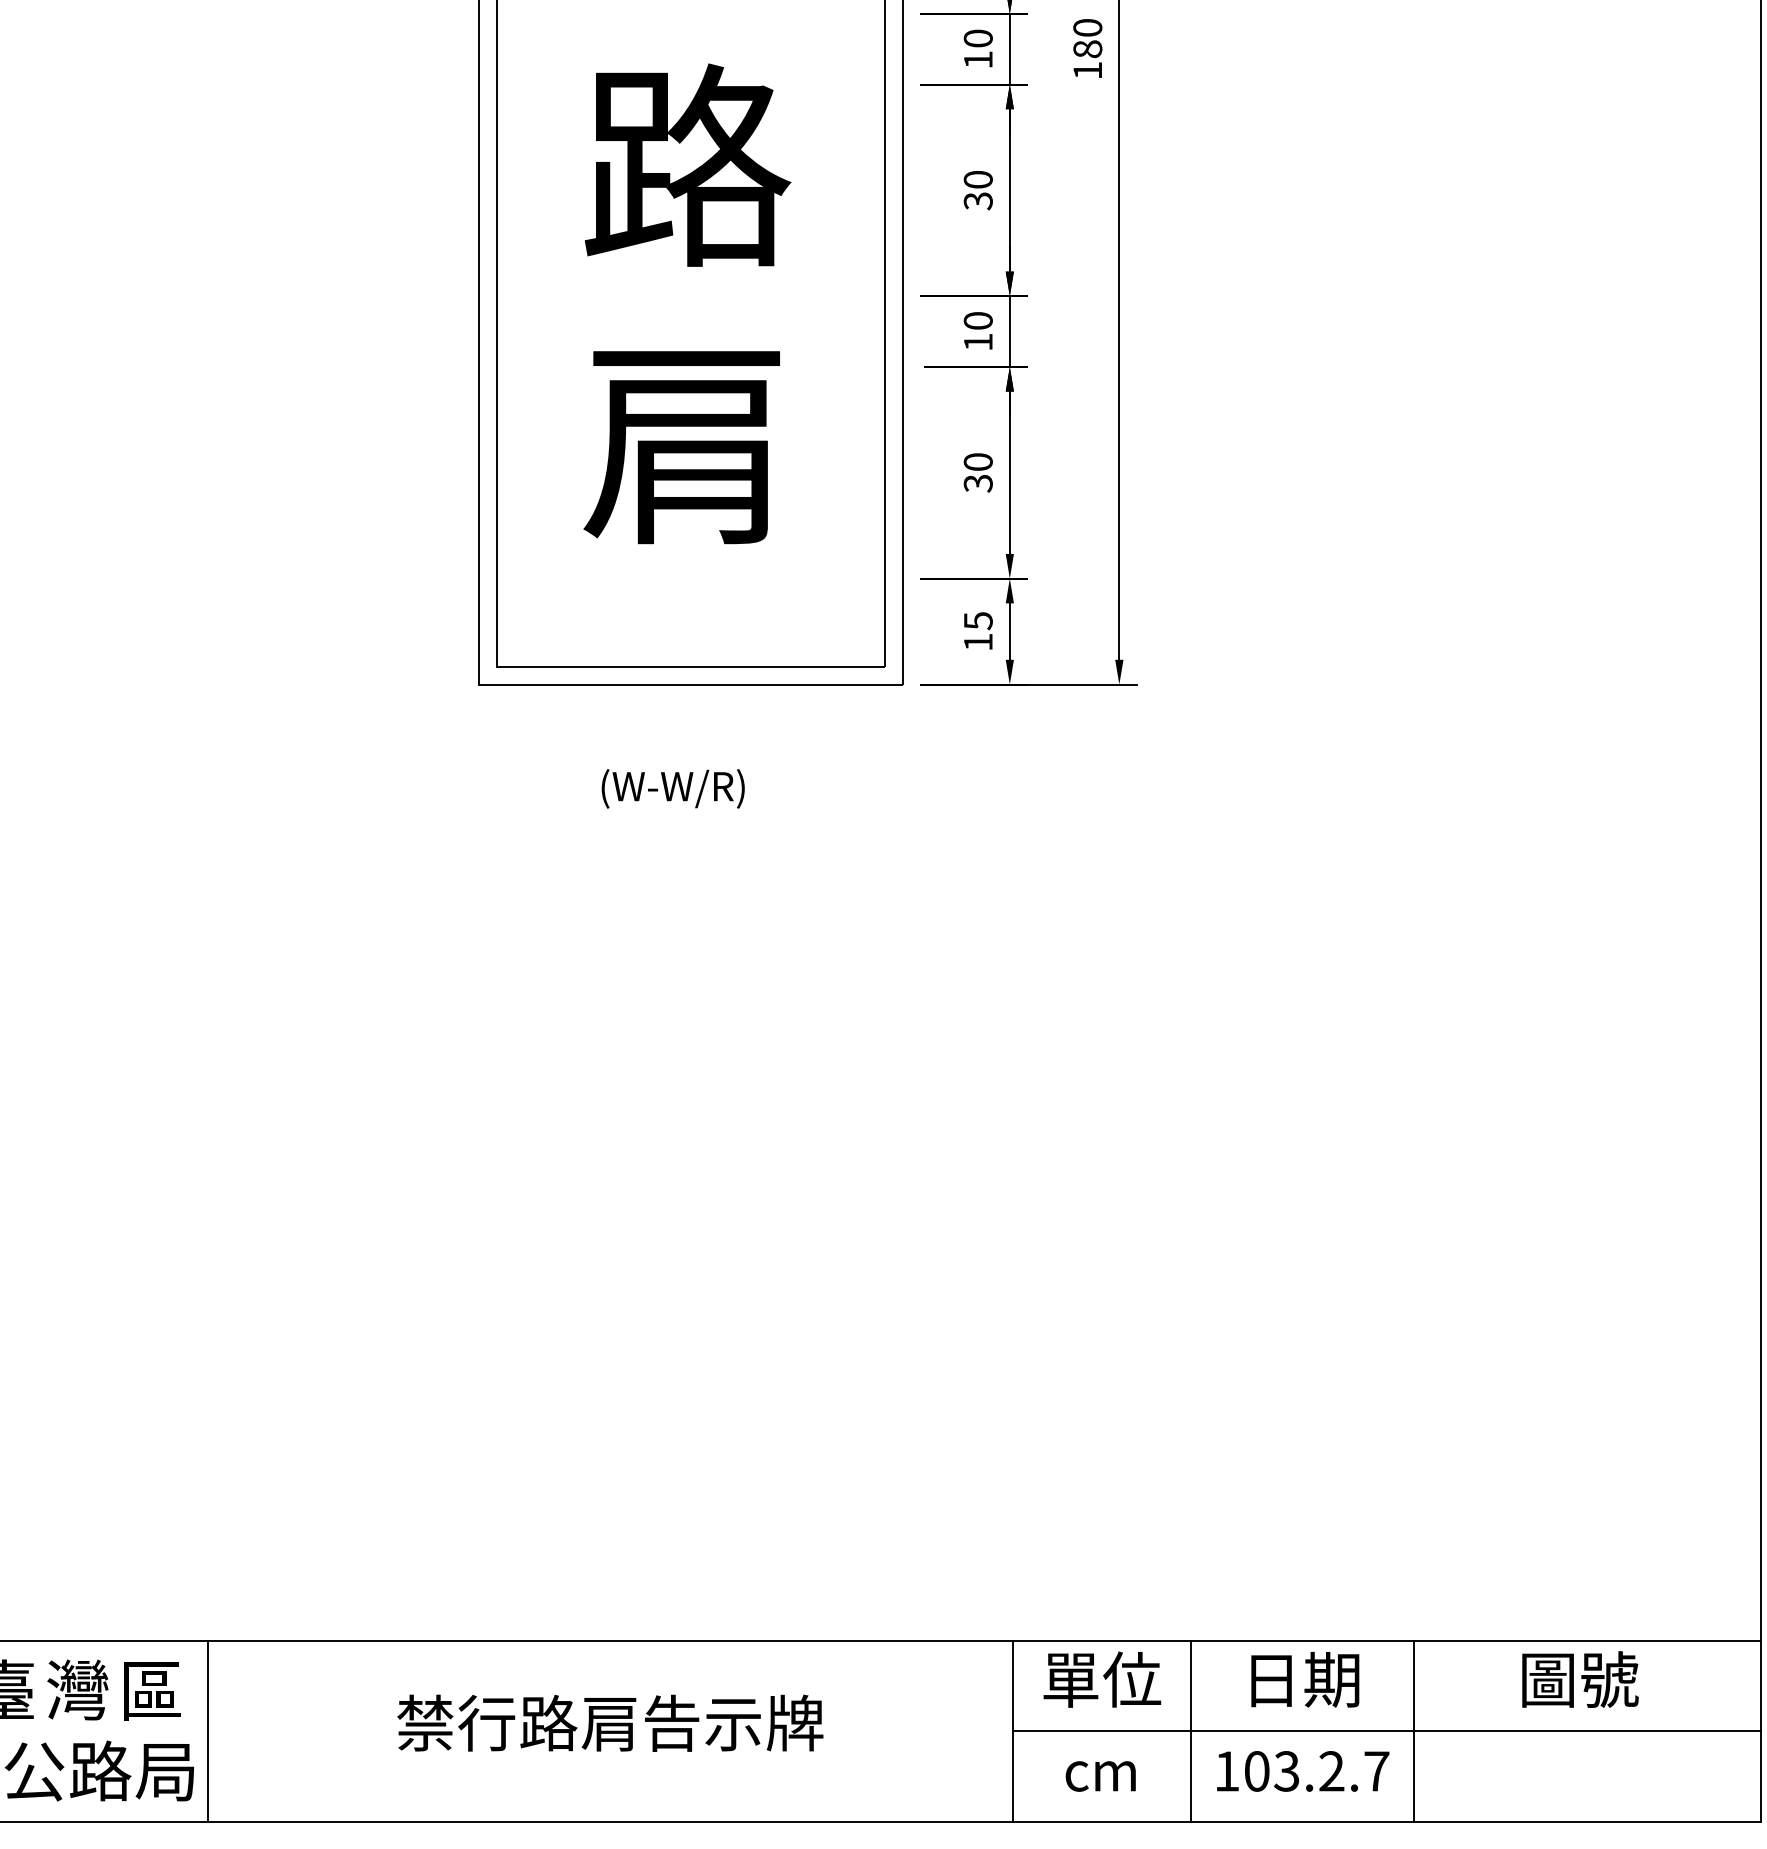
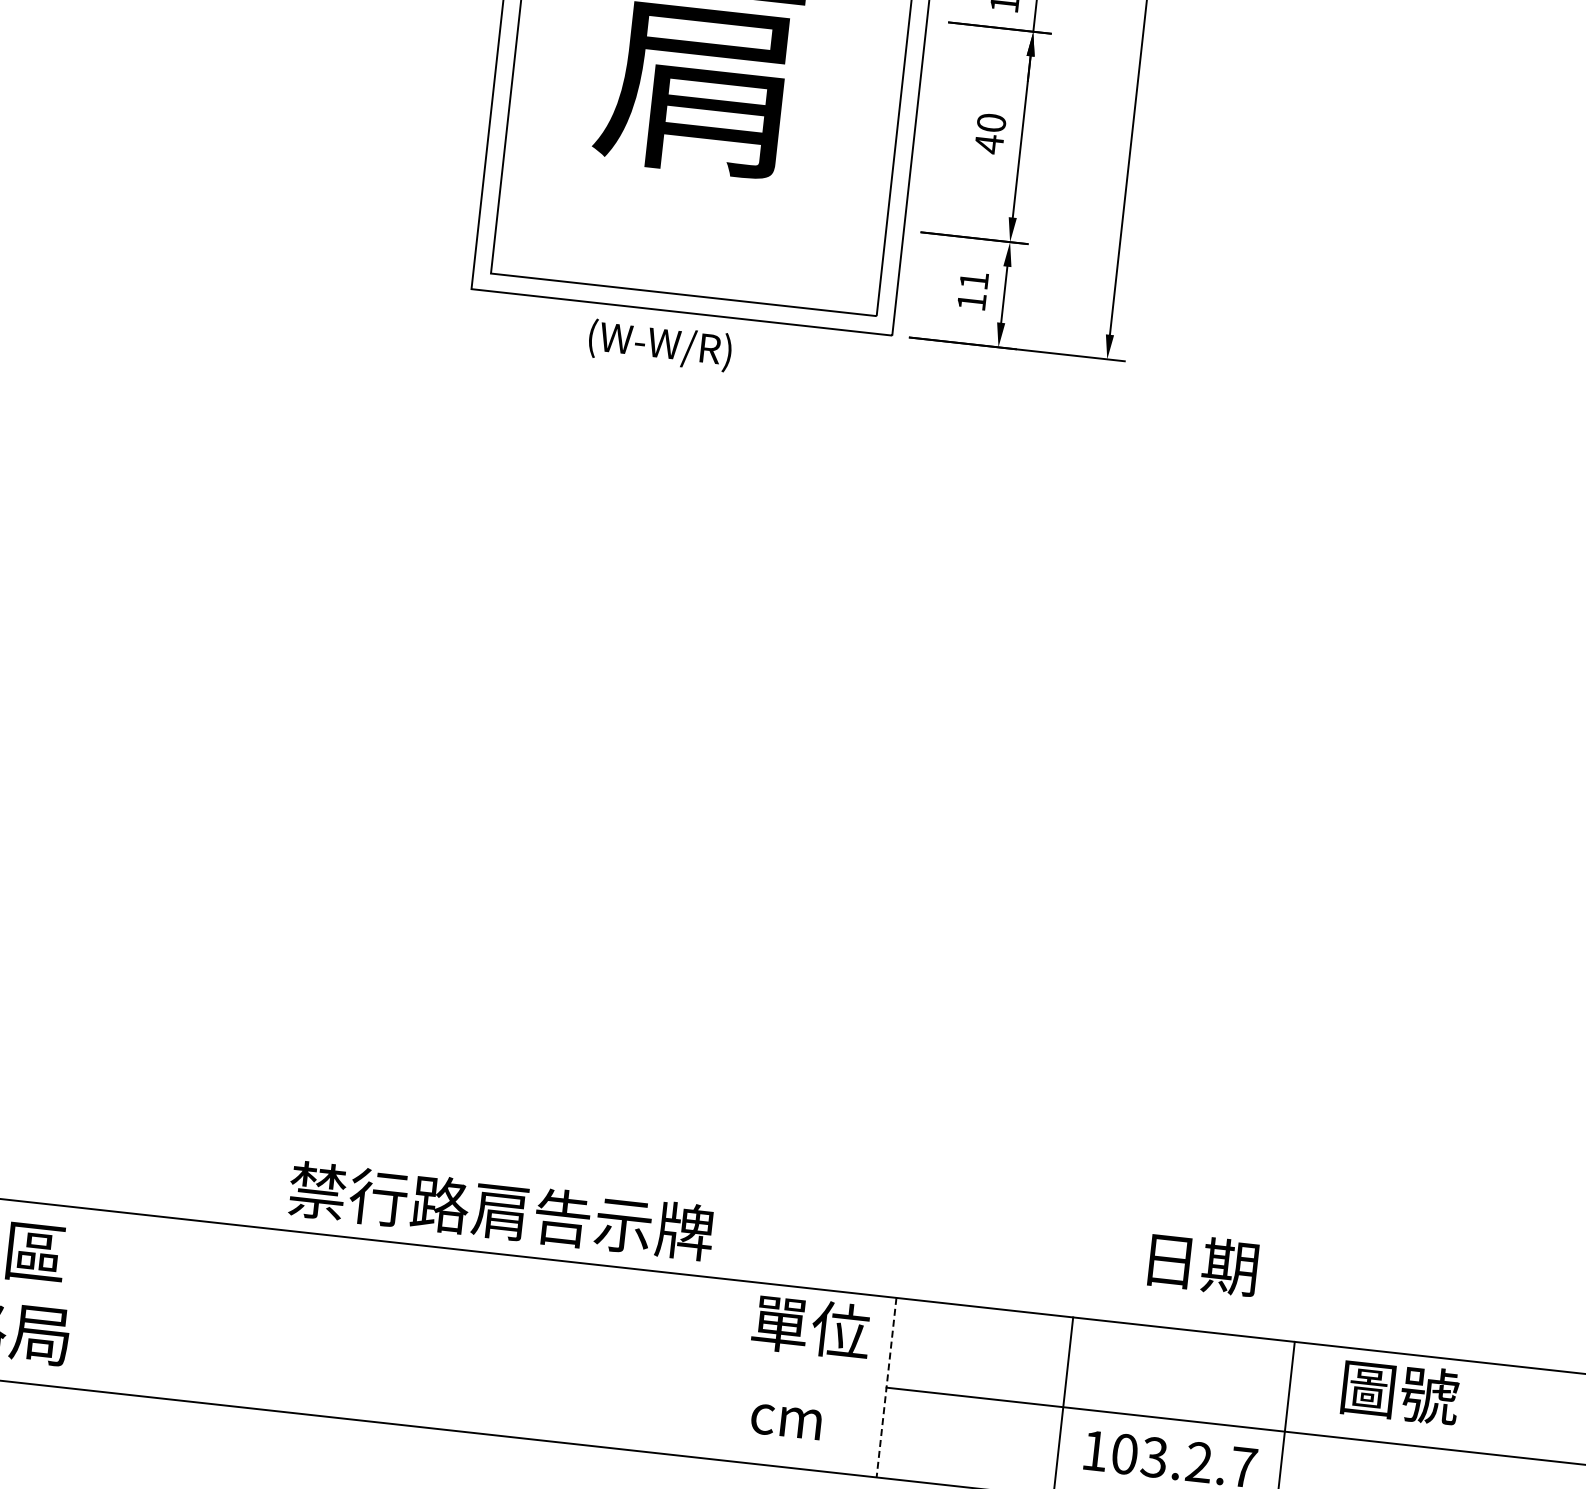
text: (977, 483) -> (988, 144), 30 -> 40
text: (978, 621) -> (974, 281), 15 -> 11
text: (672, 788) -> (659, 345), moved
text: (1102, 1679) -> (811, 1327), moved
text: (1305, 1679) -> (1203, 1263), moved
text: (1580, 1679) -> (1400, 1392), moved
text: (610, 1722) -> (501, 1210), moved
line: (208, 1731) -> (87, 1299), removed
line: (1012, 1731) -> (886, 1387), solid -> dashed
text: (1100, 1776) -> (785, 1421), moved

